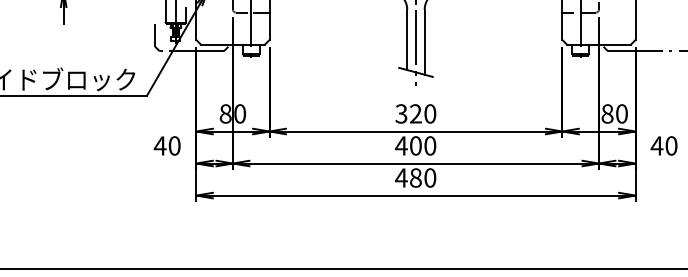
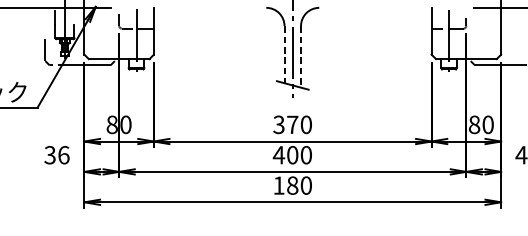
line: (407, 40) -> (284, 55), solid -> dashed
line: (424, 42) -> (300, 57), solid -> dashed
text: (415, 113) -> (292, 124), 320 -> 370
text: (166, 145) -> (56, 154), 40 -> 36
text: (400, 177) -> (278, 185), 480 -> 180

